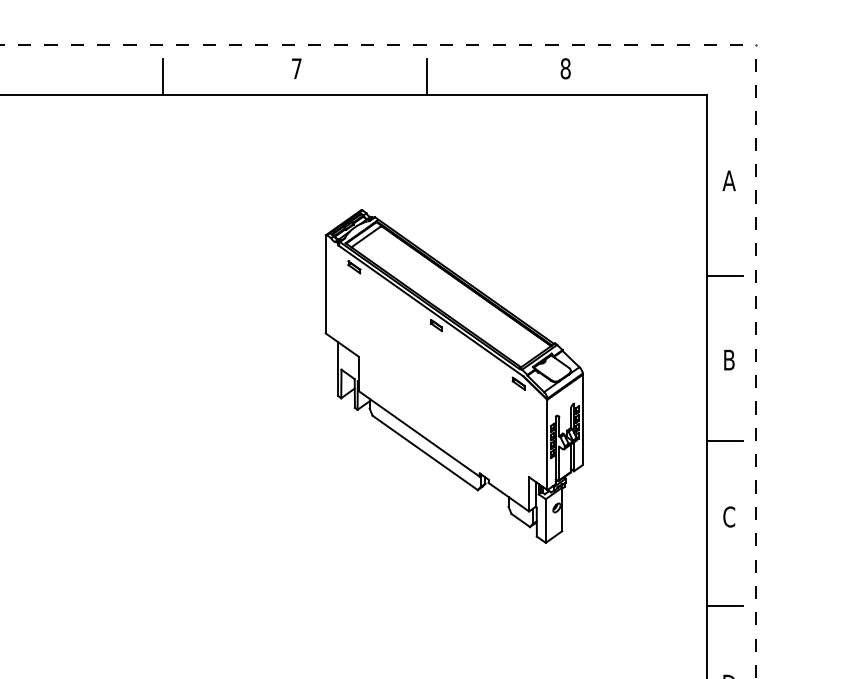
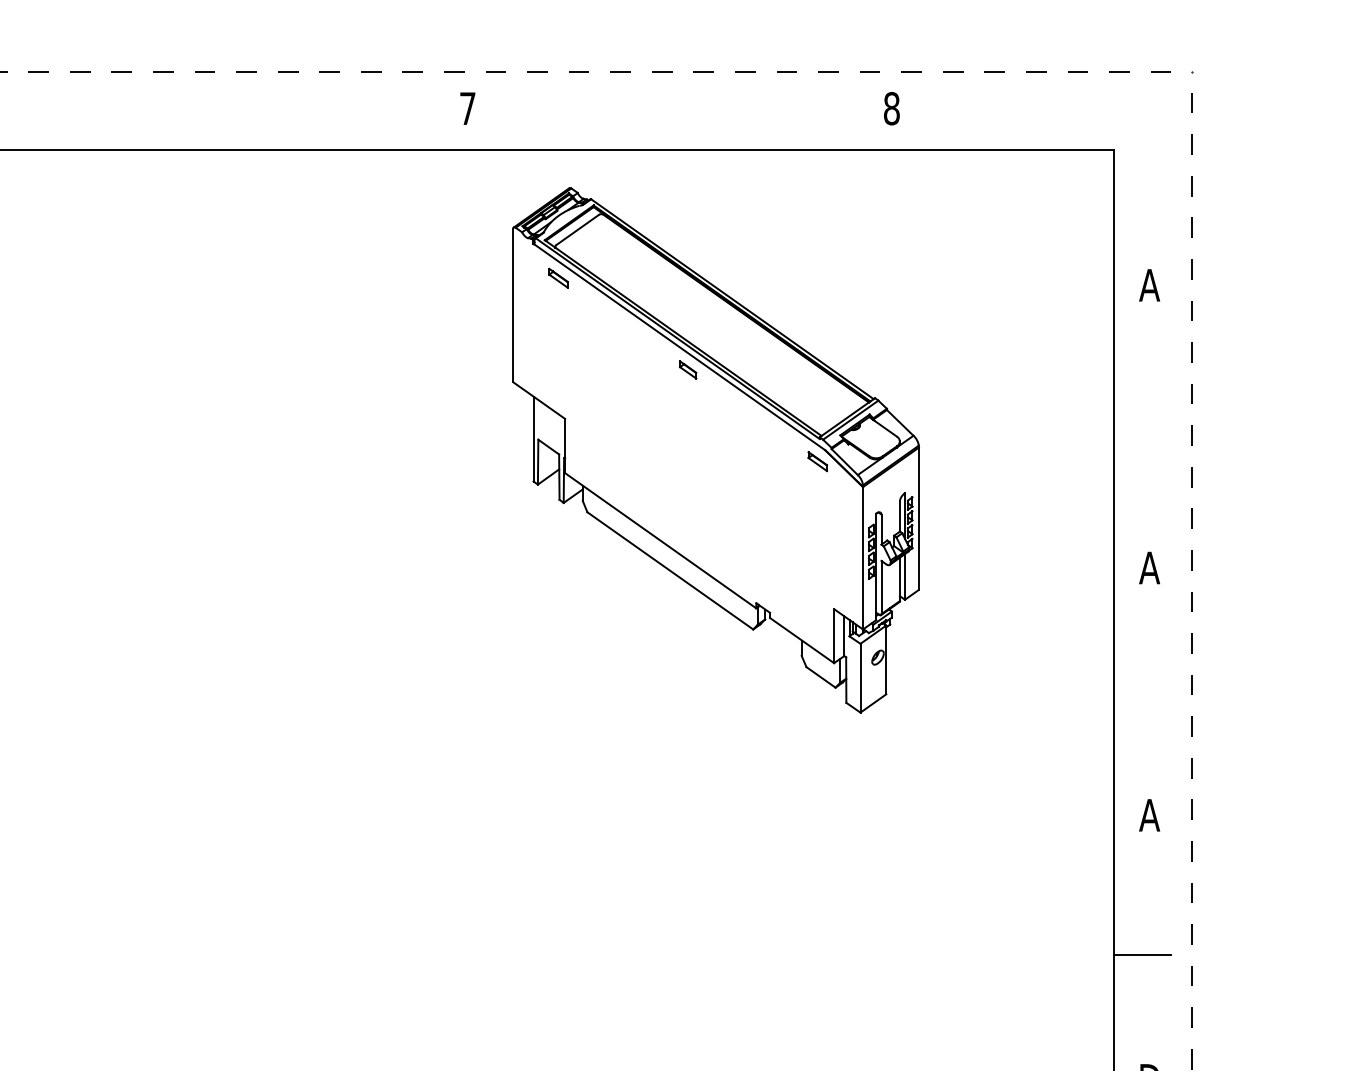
line: (163, 76) -> (257, 120), removed
line: (426, 76) -> (672, 120), removed
line: (724, 276) -> (1142, 436), removed
text: (728, 359) -> (1148, 567), B -> A
part: (453, 376) -> (714, 450), moved
line: (724, 440) -> (1142, 694), removed
text: (728, 516) -> (1148, 814), C -> A

